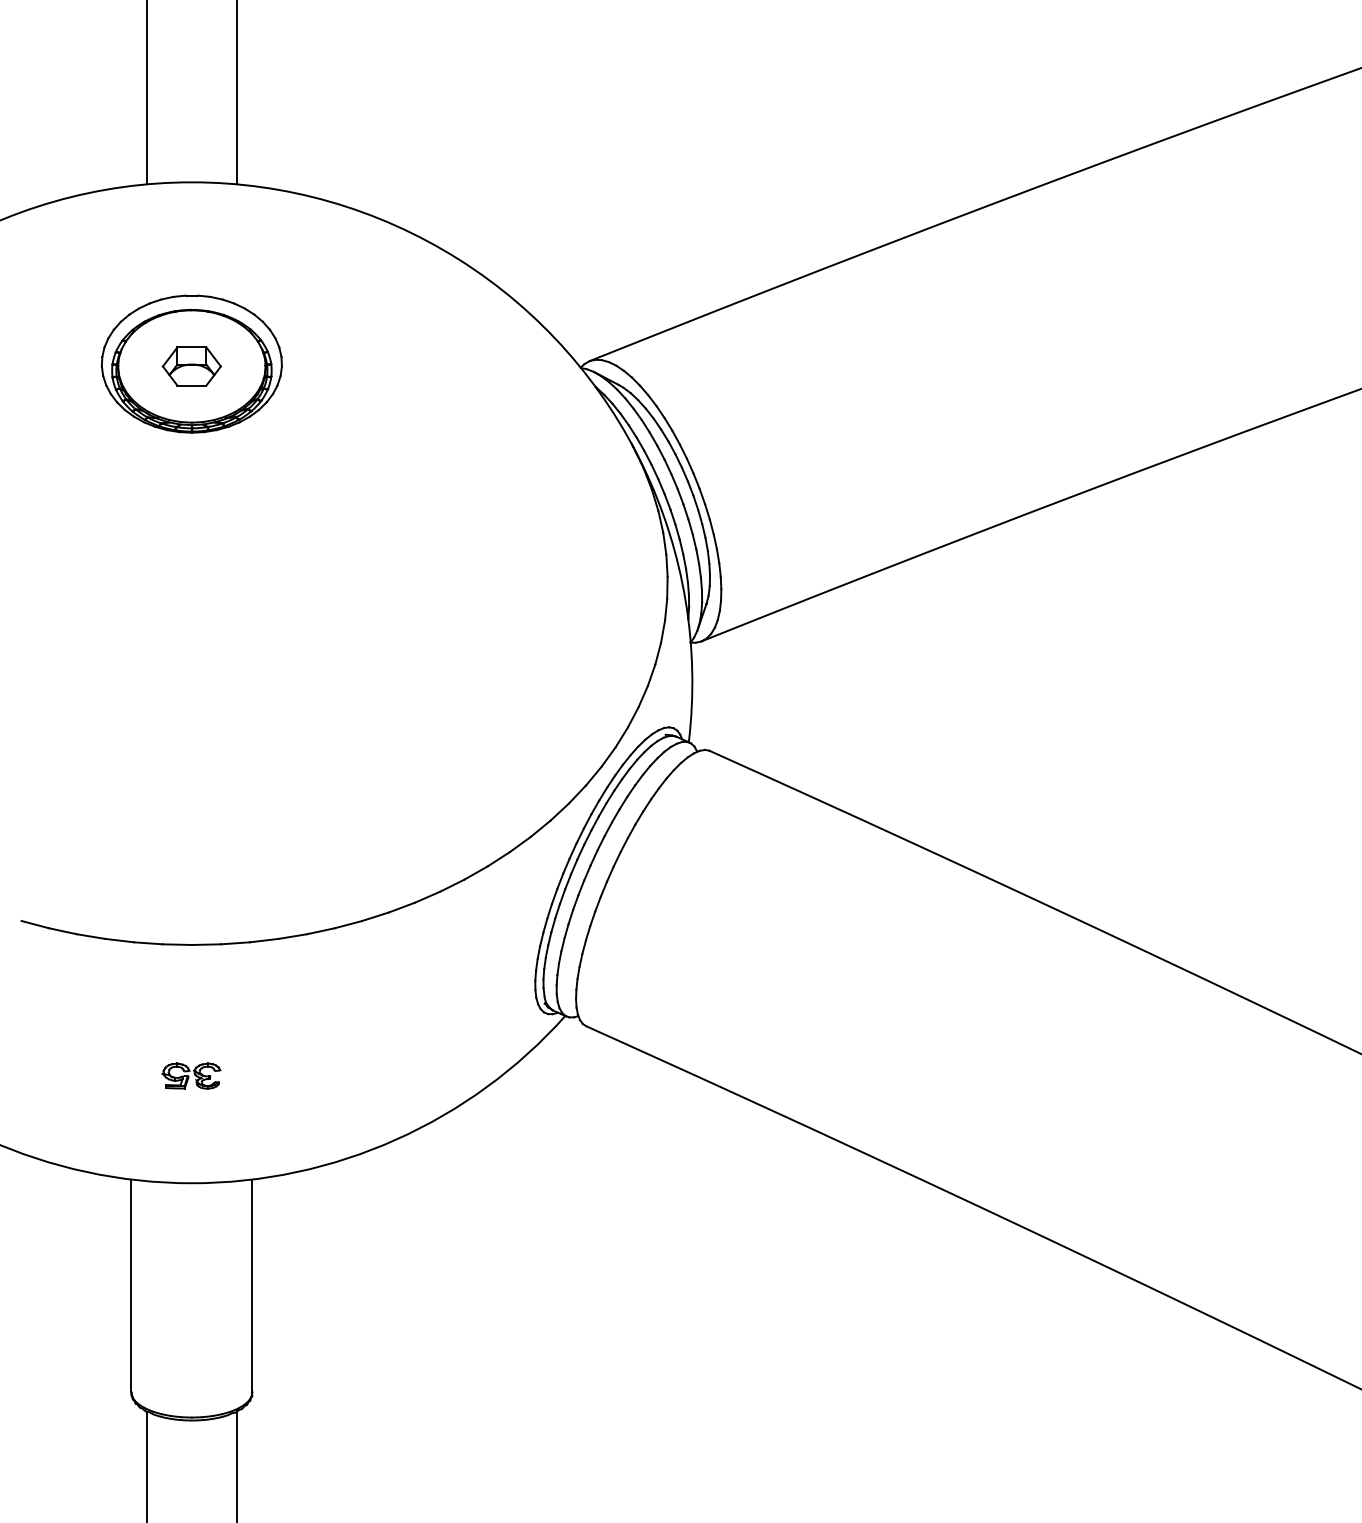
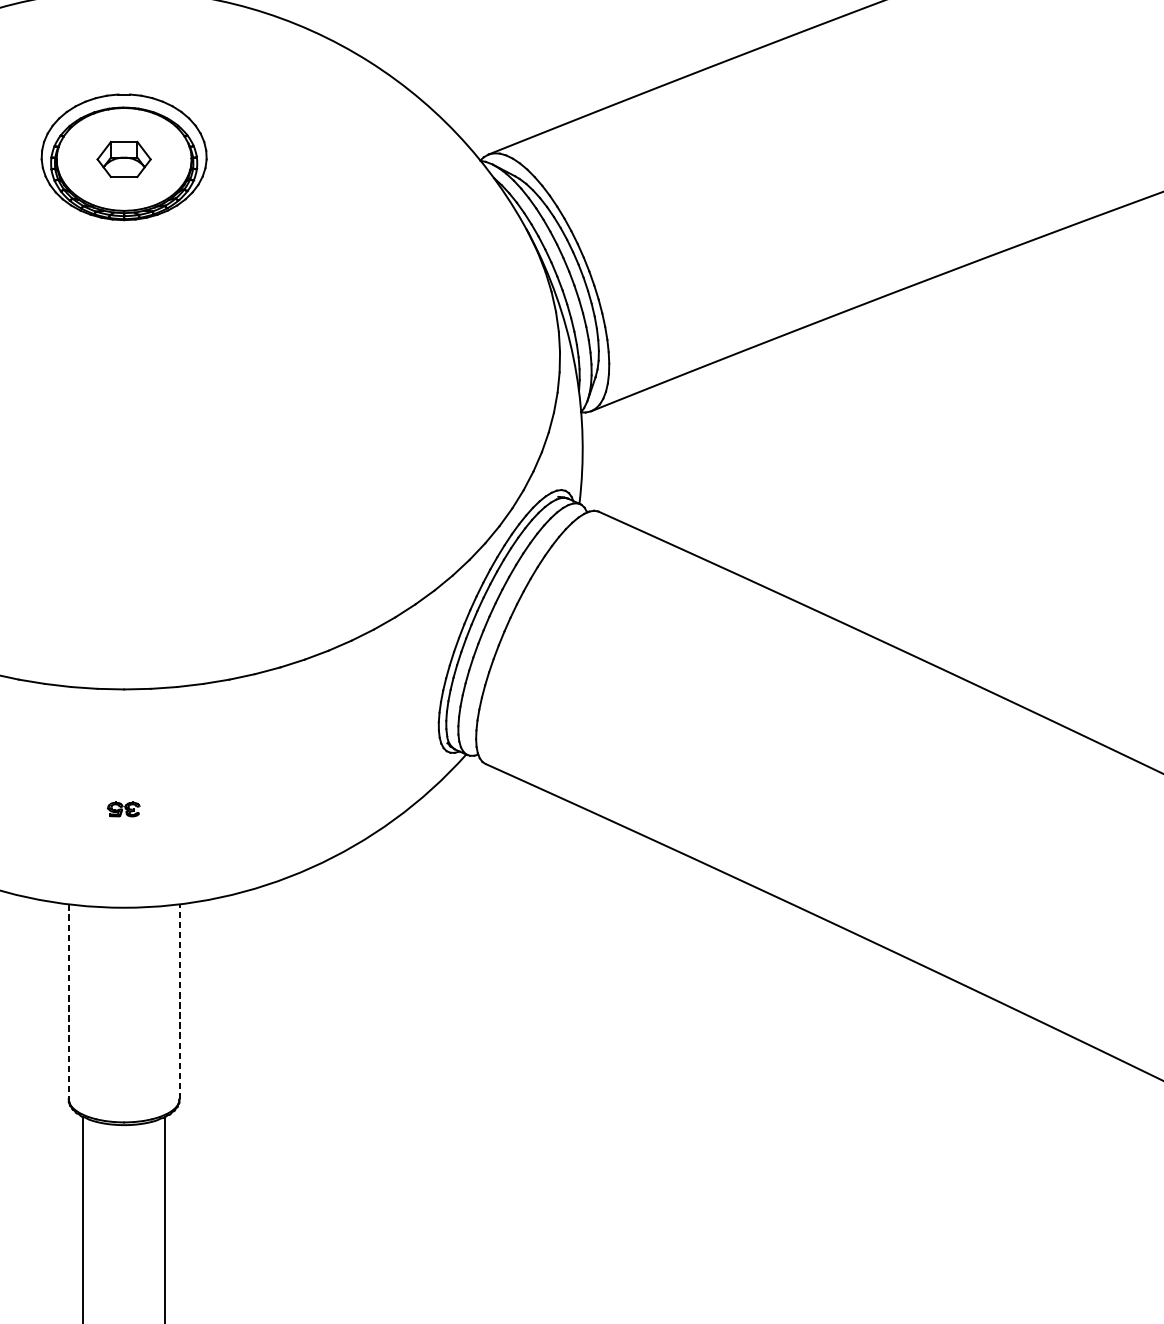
part: (191, 1075) -> (123, 809), size x0.6
line: (252, 1285) -> (179, 1001), solid -> dashed
line: (131, 1286) -> (68, 1002), solid -> dashed

